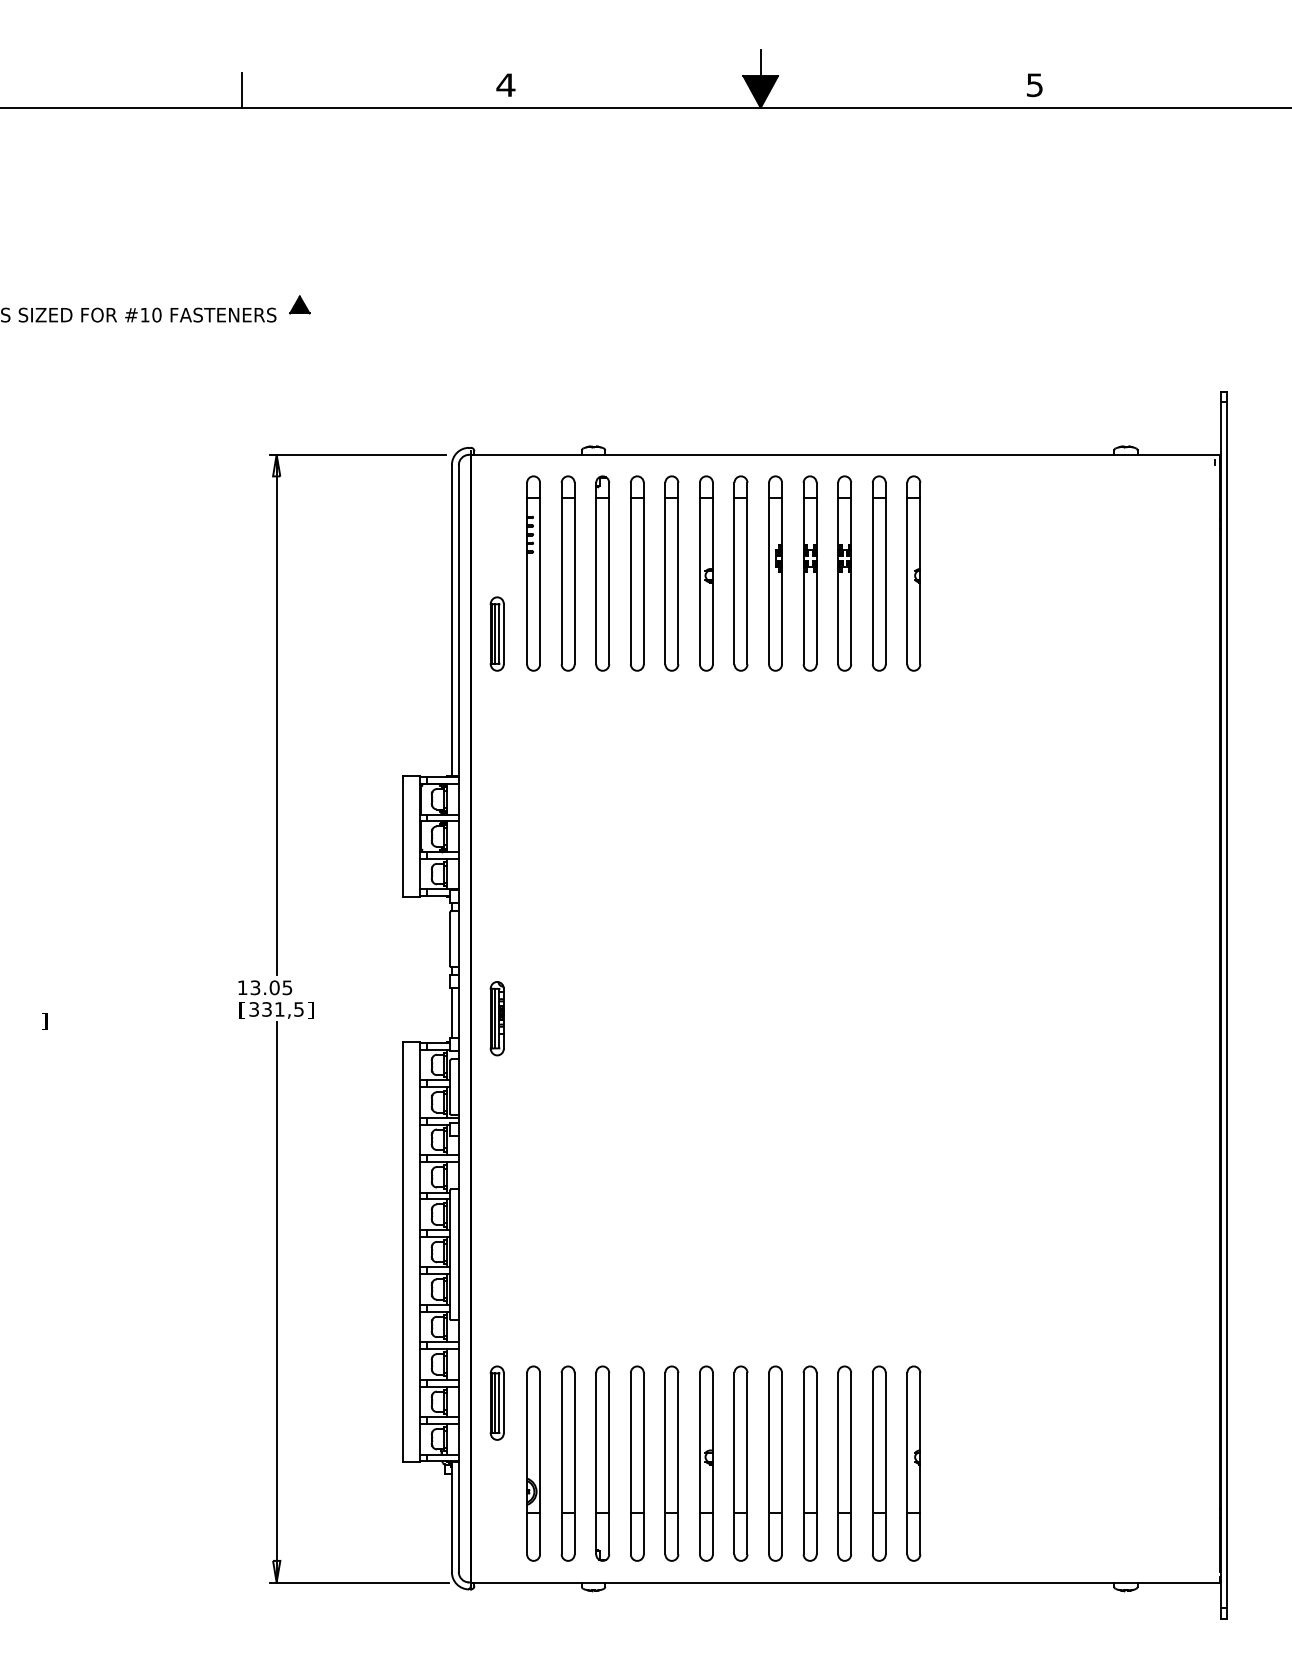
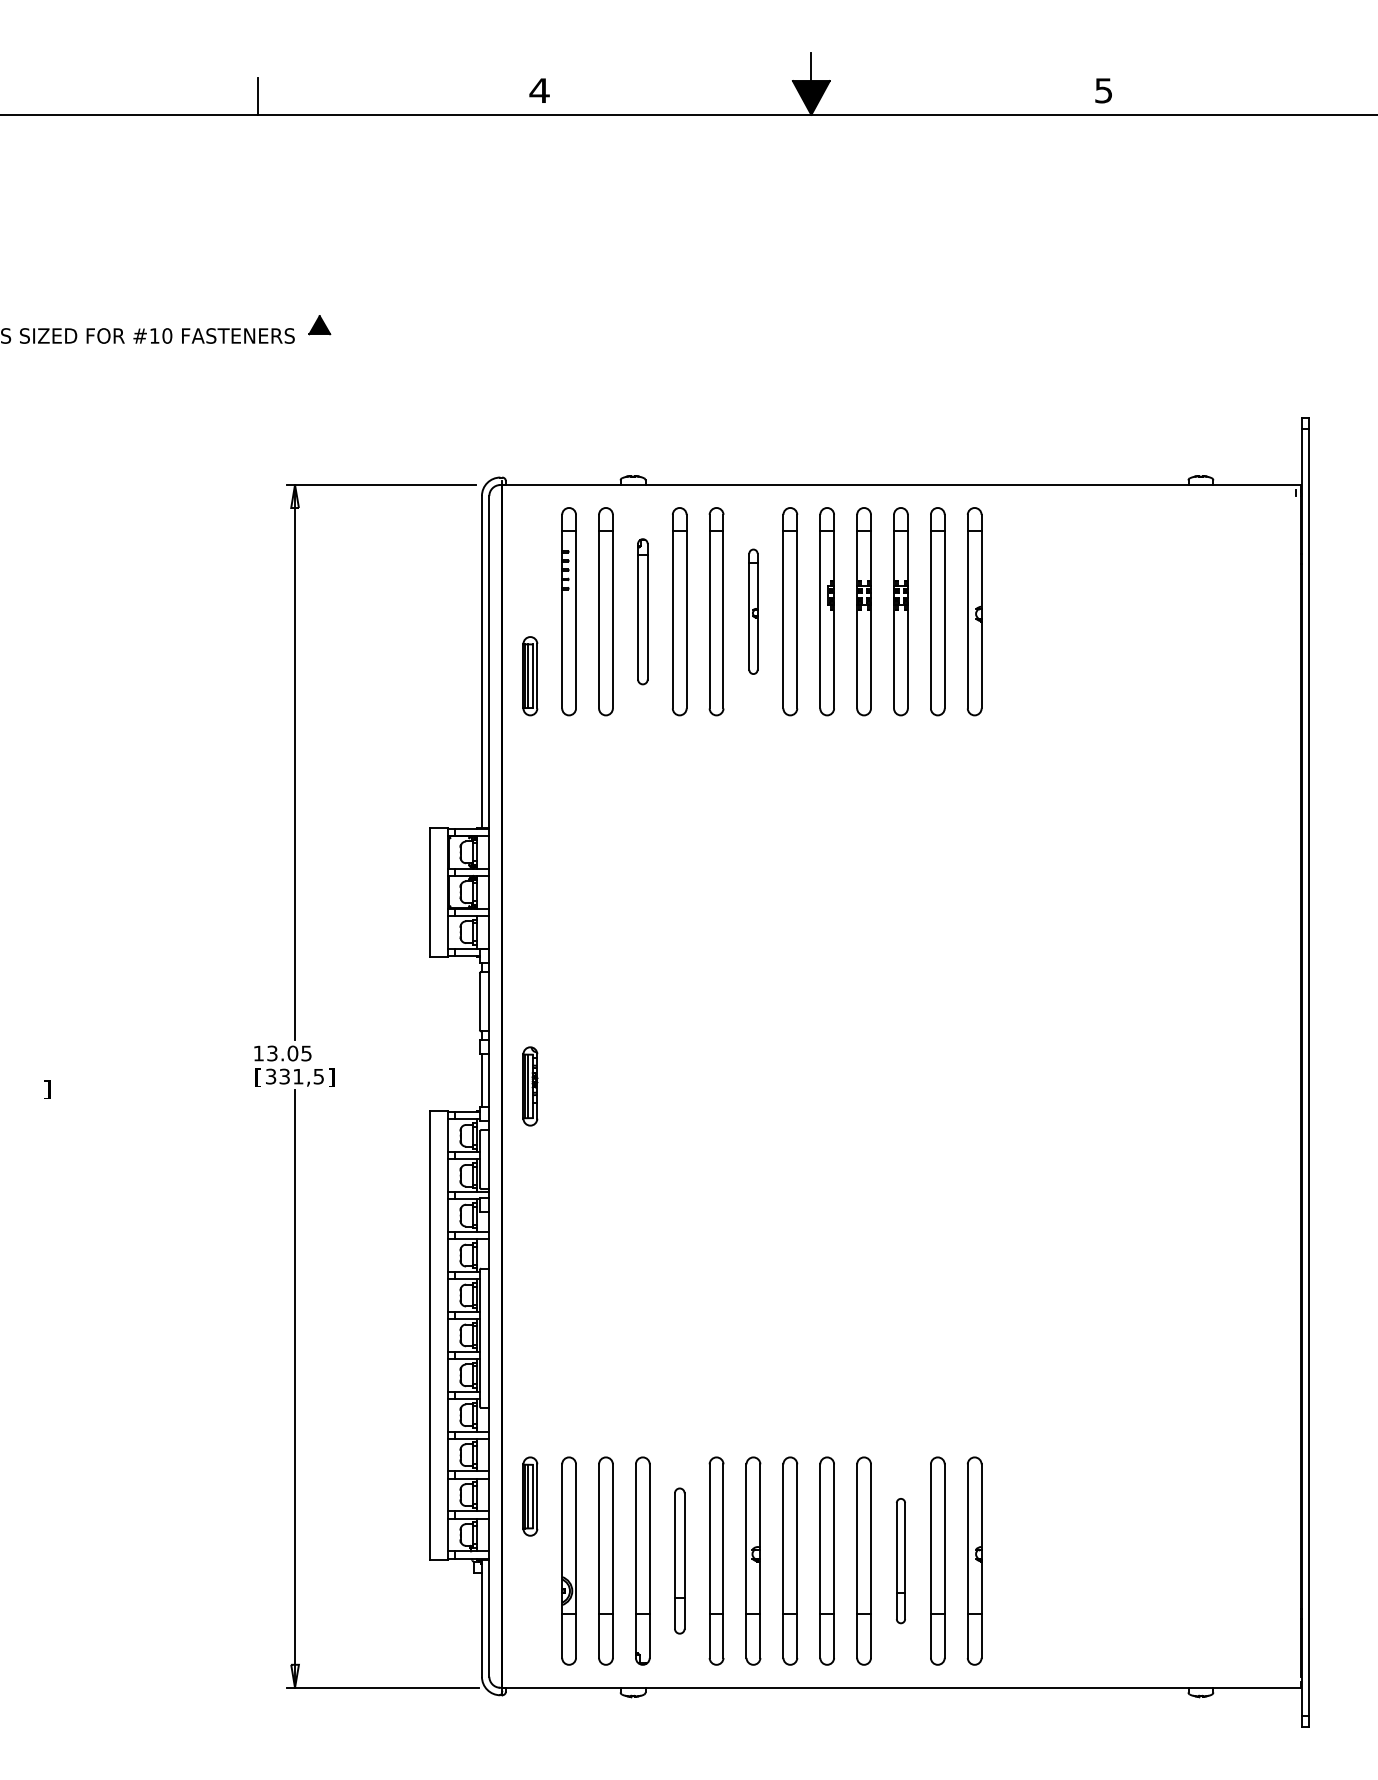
part: (602, 573) -> (642, 611), size x0.7
part: (706, 573) -> (753, 611), size x0.6
part: (637, 1463) -> (679, 1560), size x0.7
part: (844, 1463) -> (900, 1560), size x0.6

